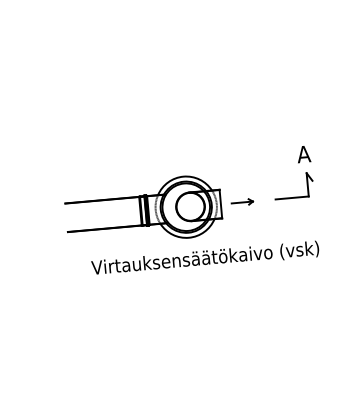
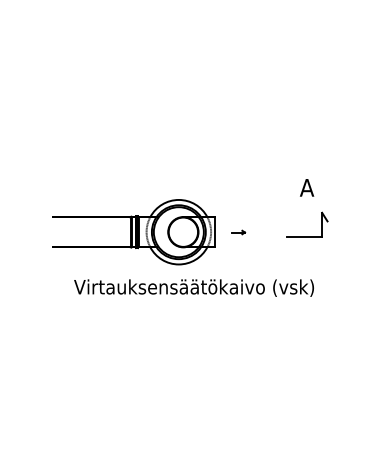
part: (294, 196) -> (307, 236), moved
part: (242, 202) -> (238, 232), size x0.6

